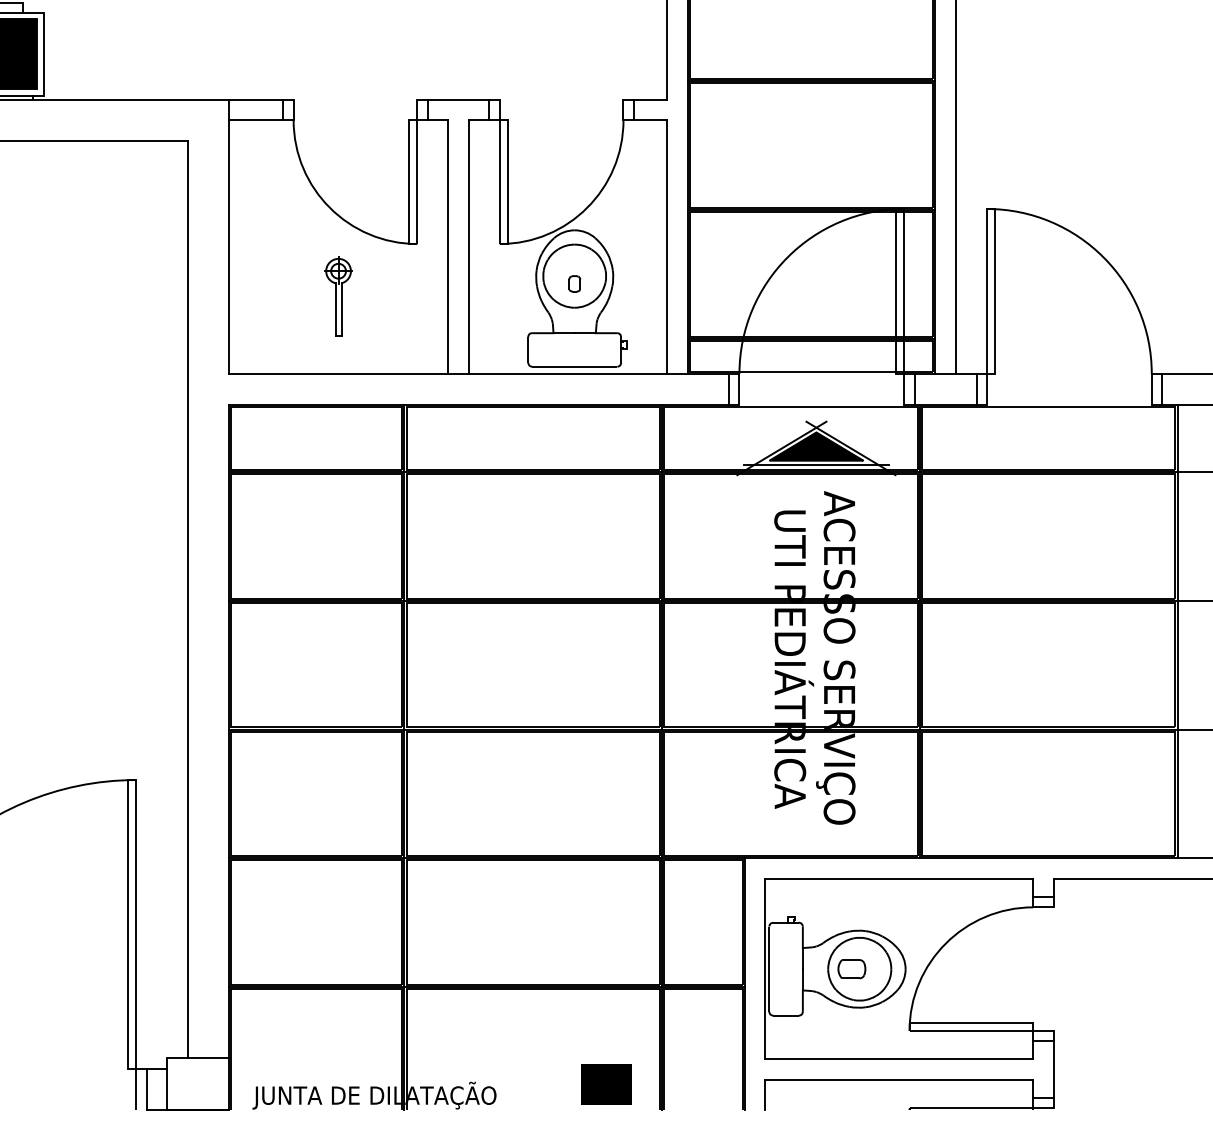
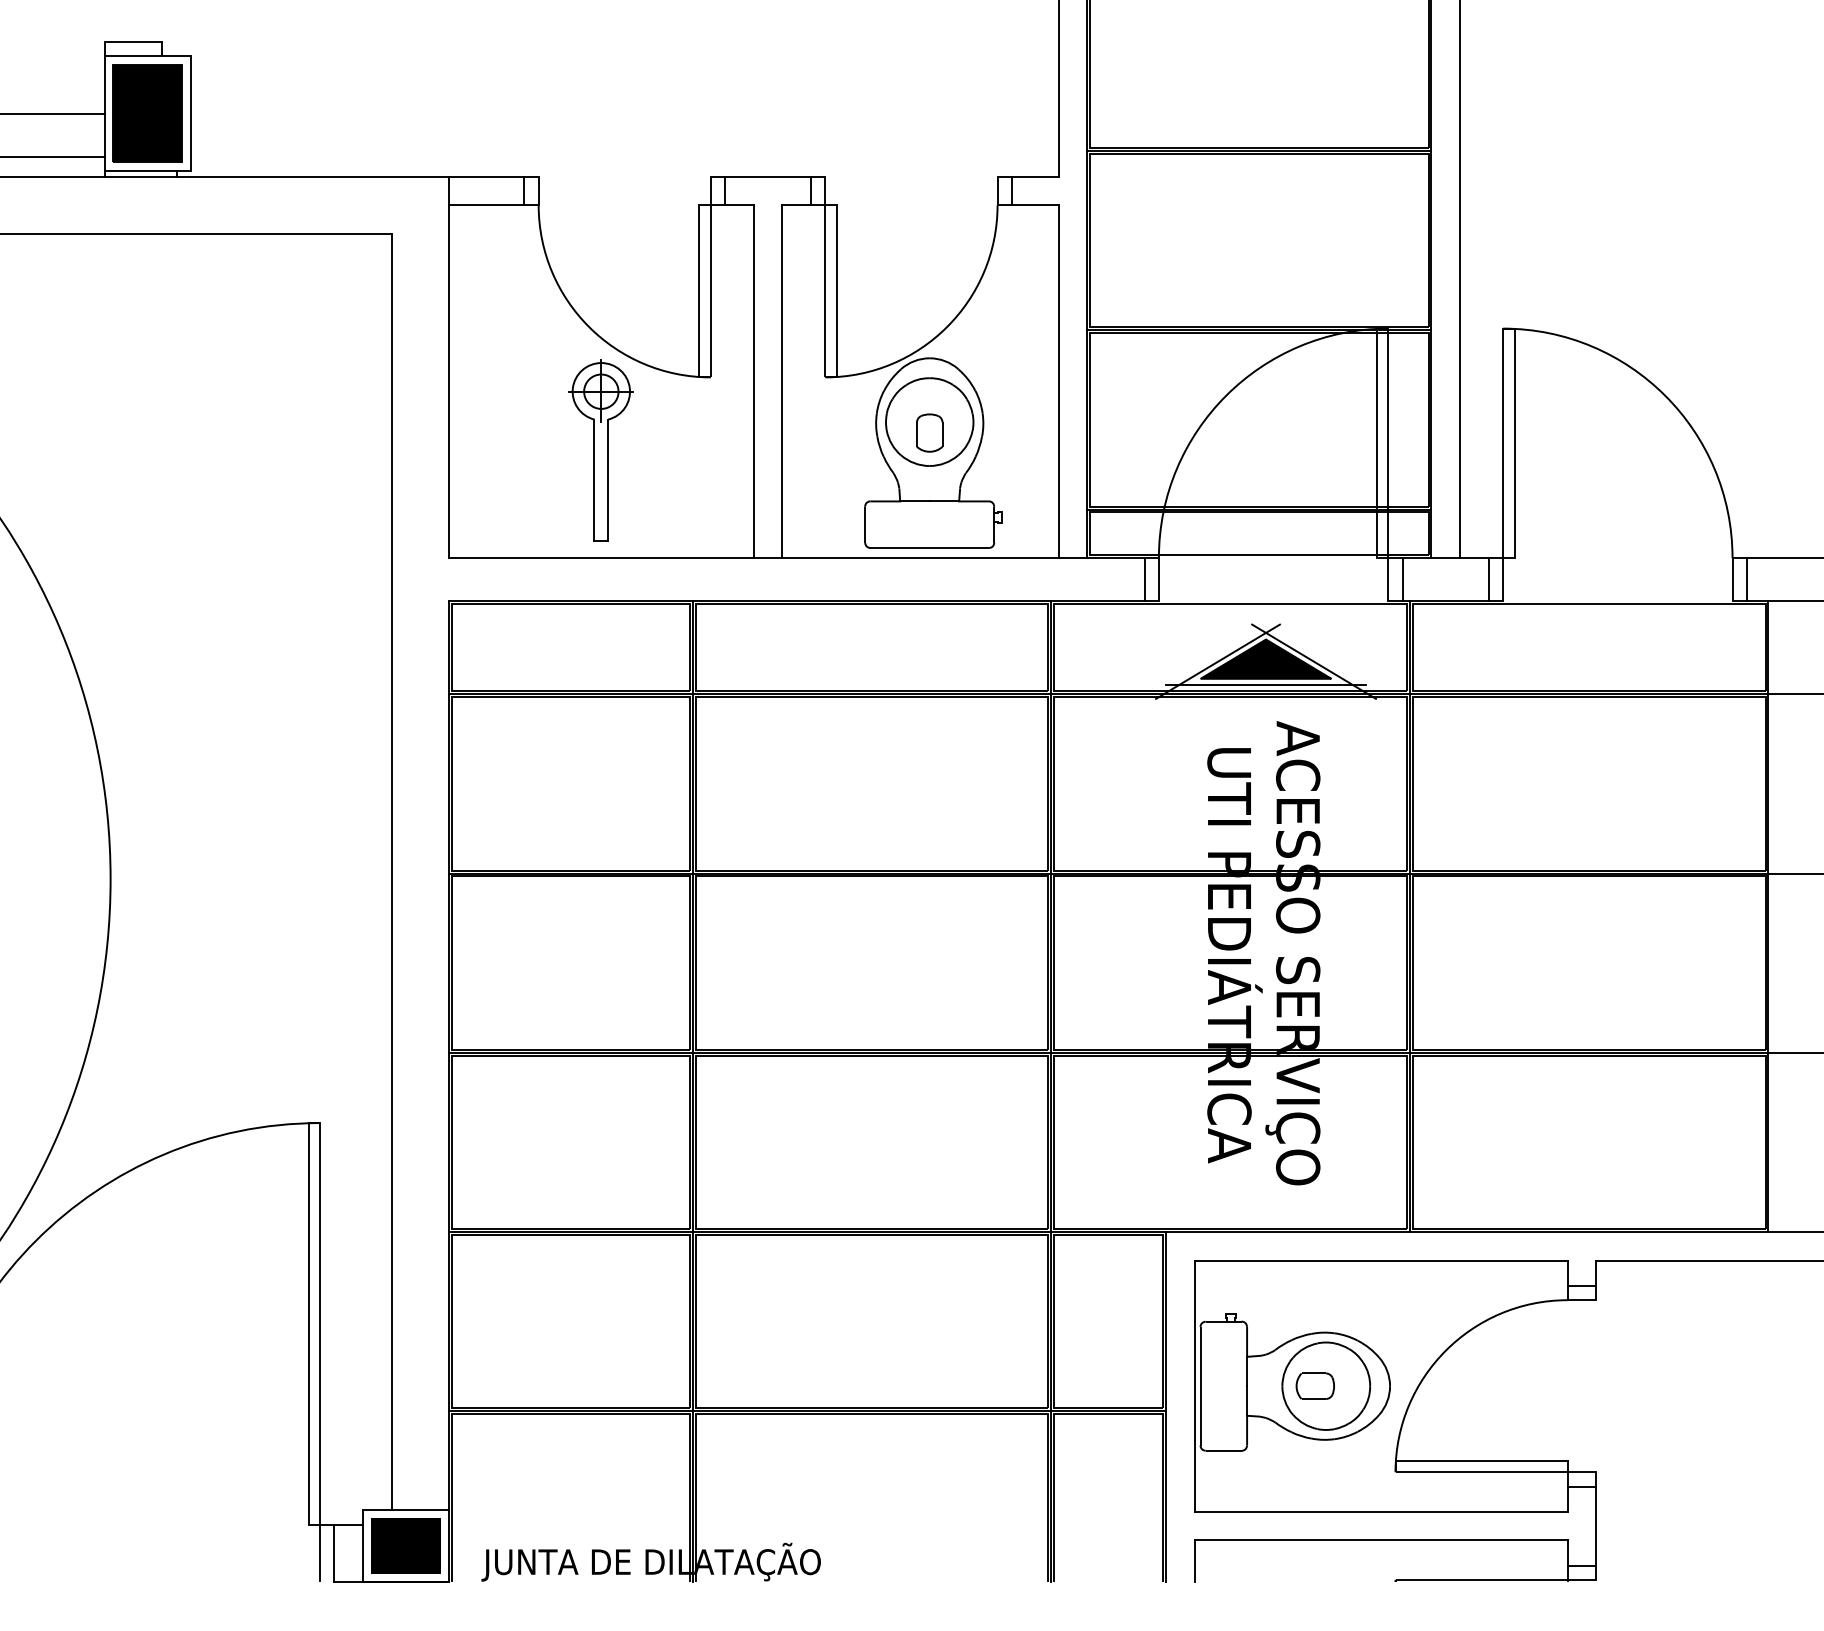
part: (574, 283) -> (929, 432), size x1.67
part: (338, 296) -> (600, 450), size x1.67
part: (606, 1083) -> (405, 1545), moved

